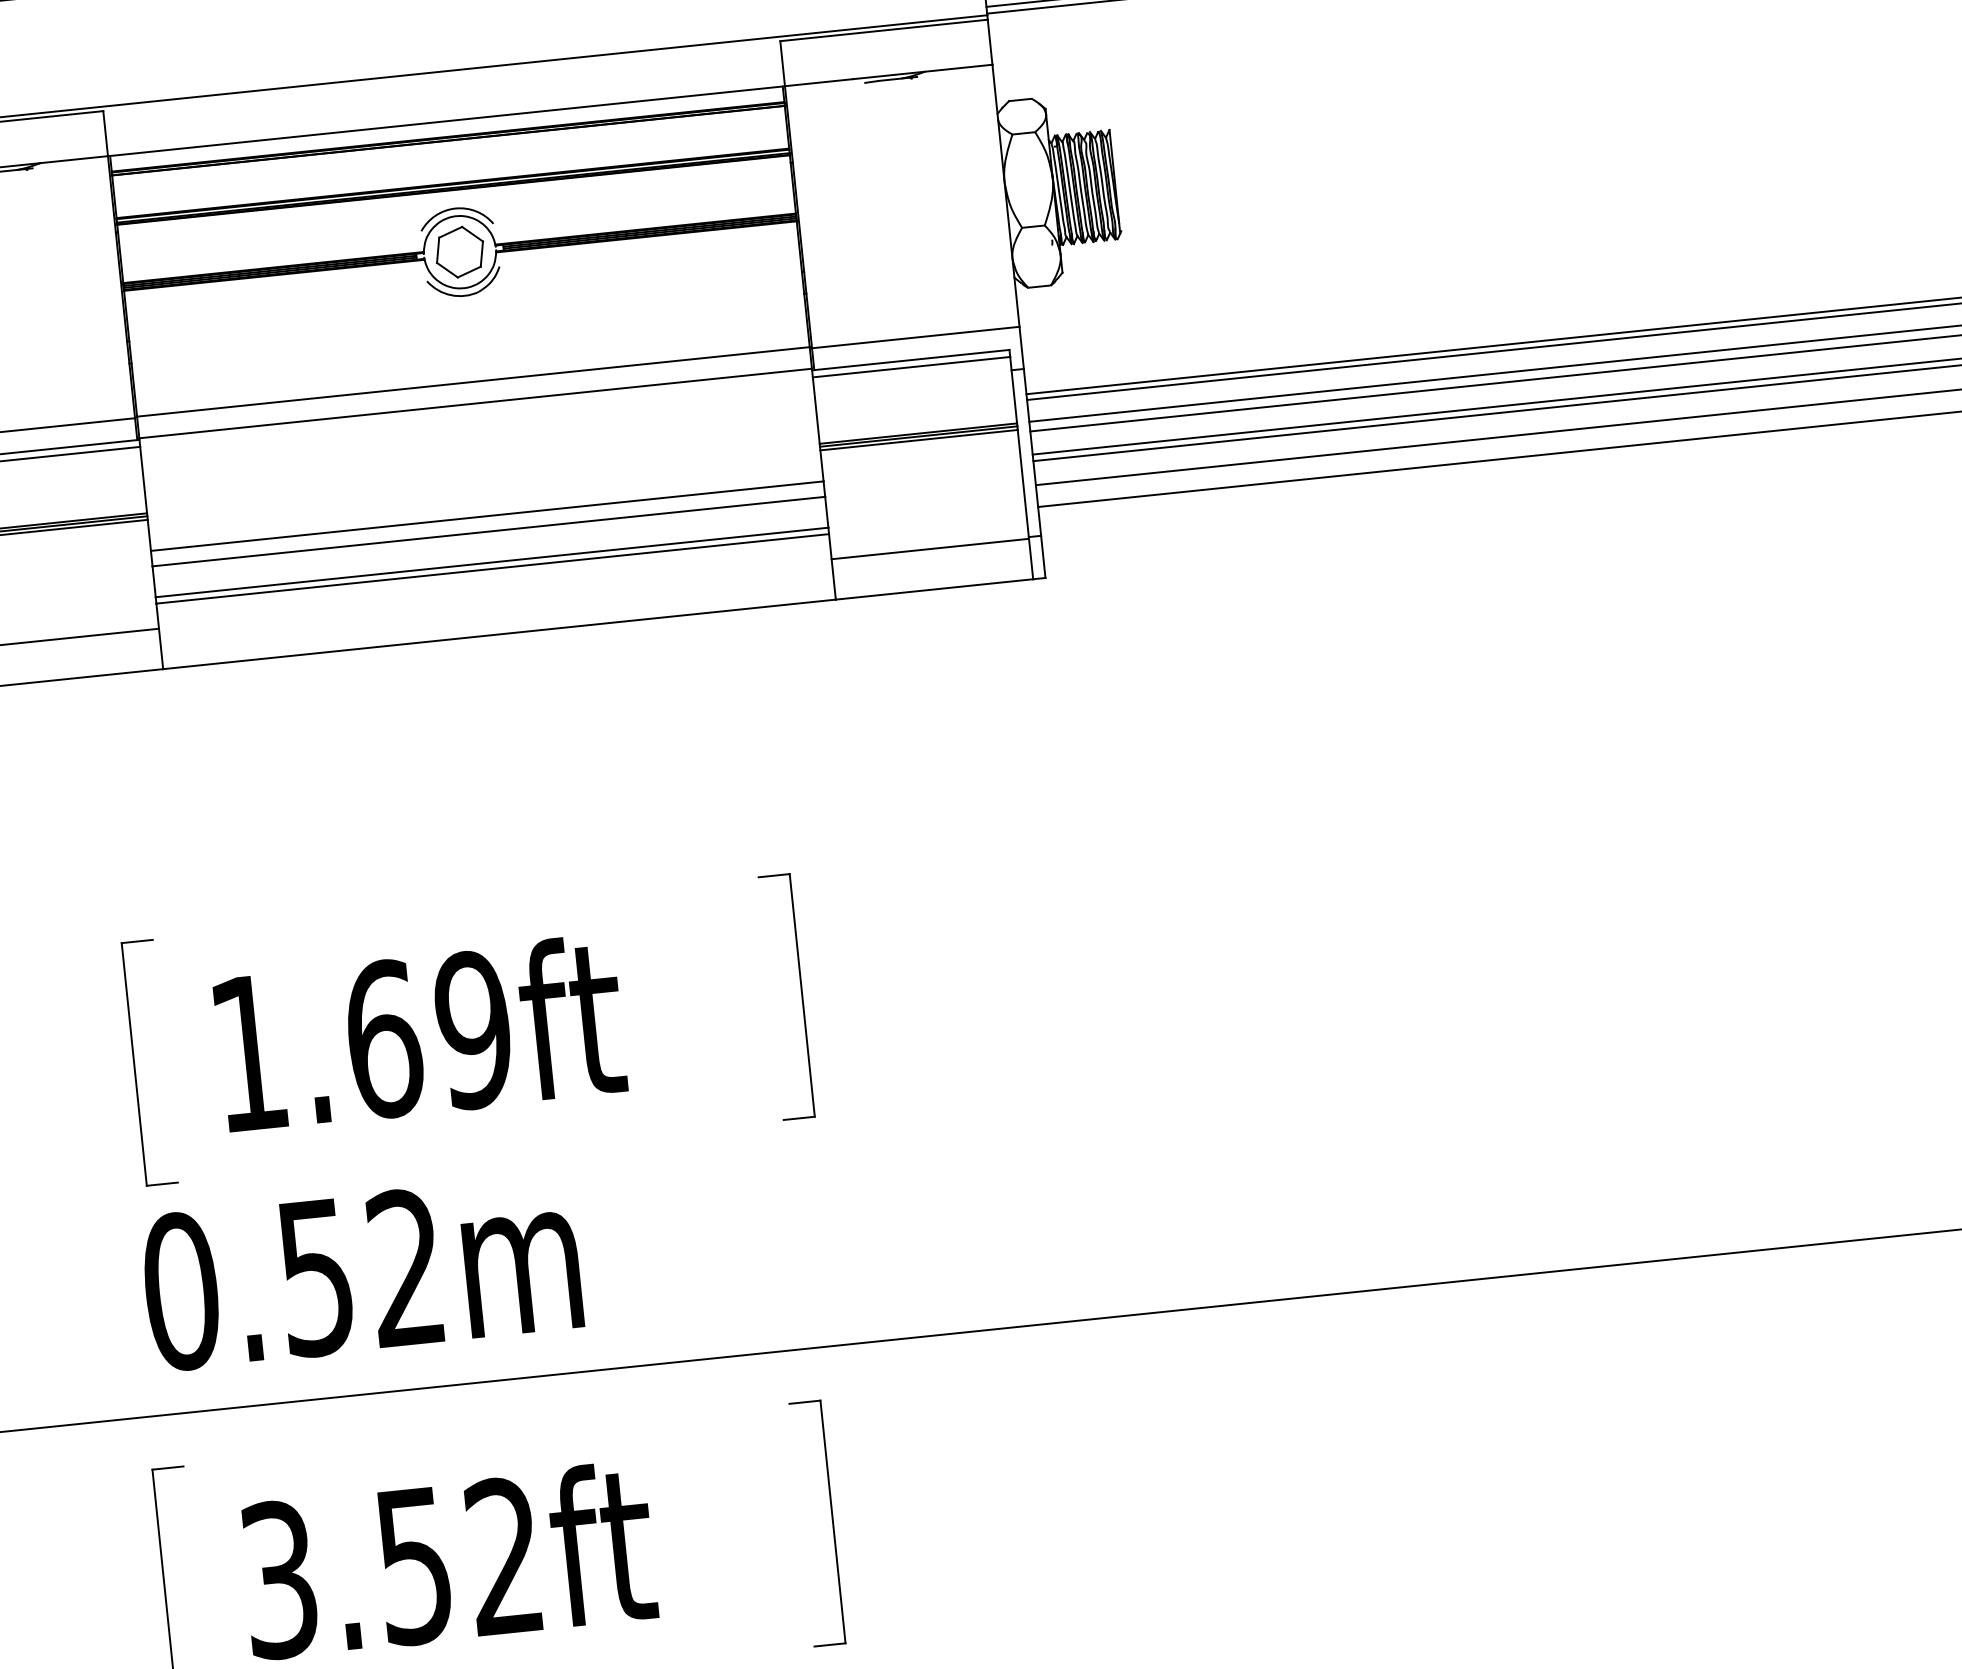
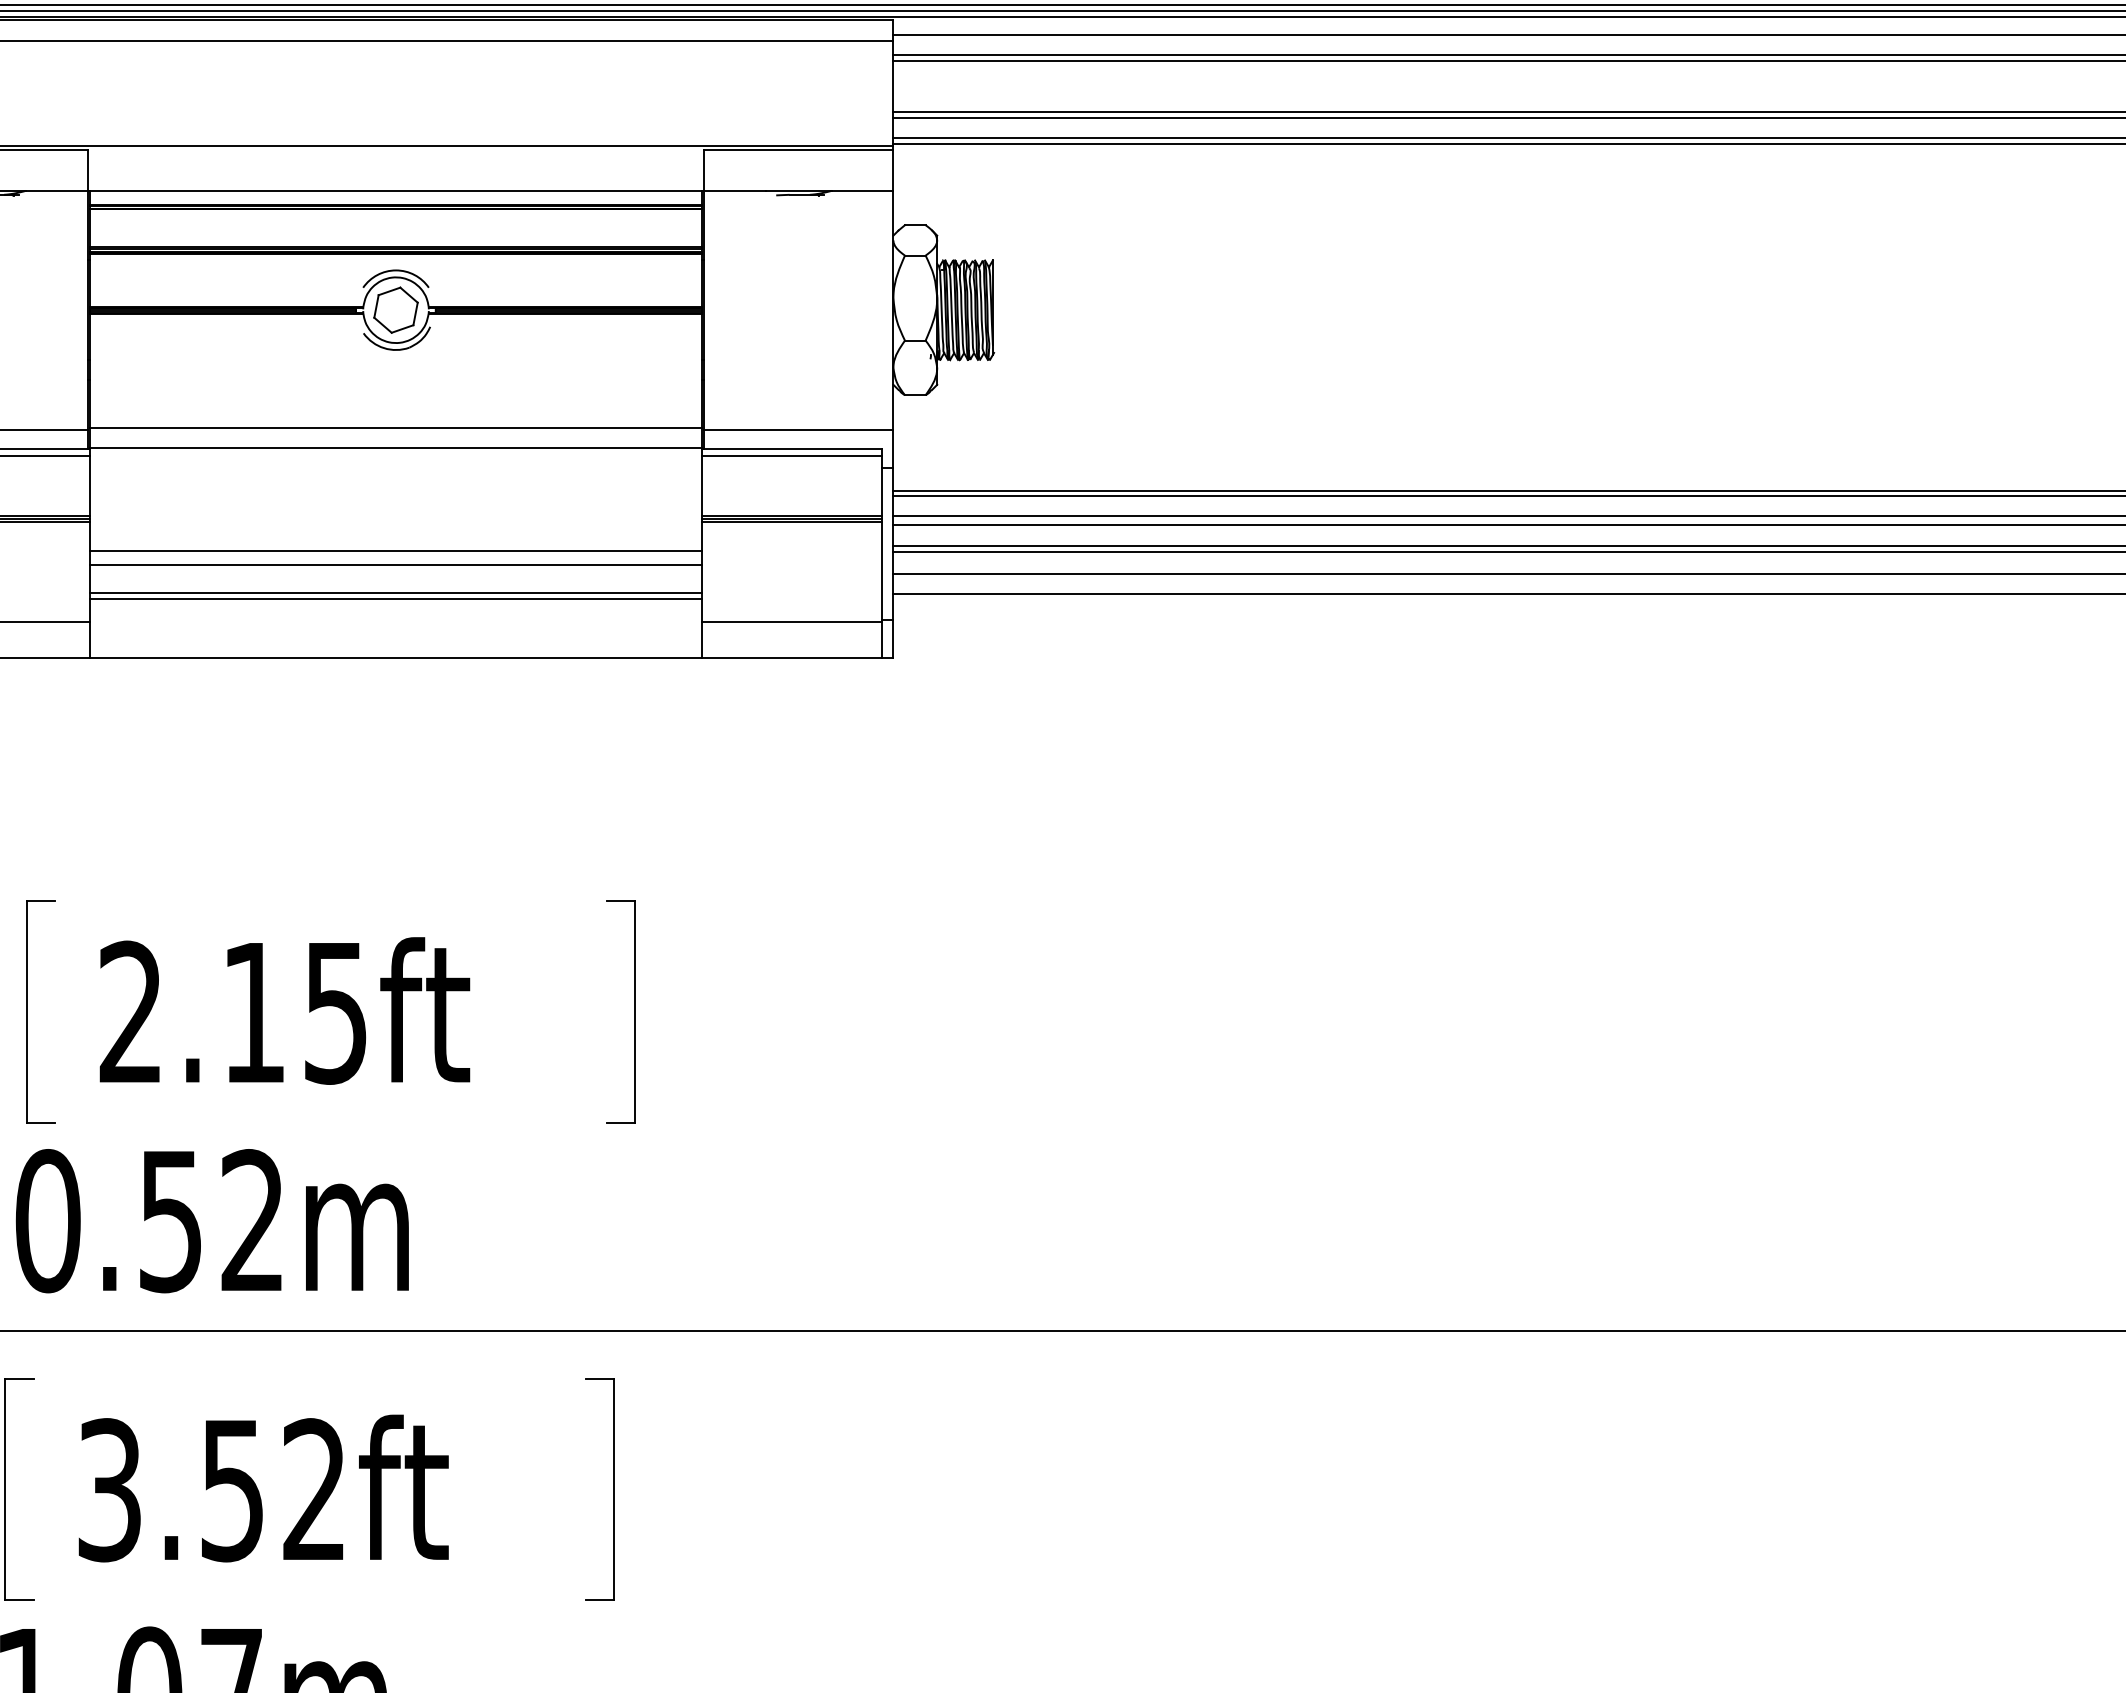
text: (361, 1041) -> (233, 1012), 1.69ft -> 2.15ft

